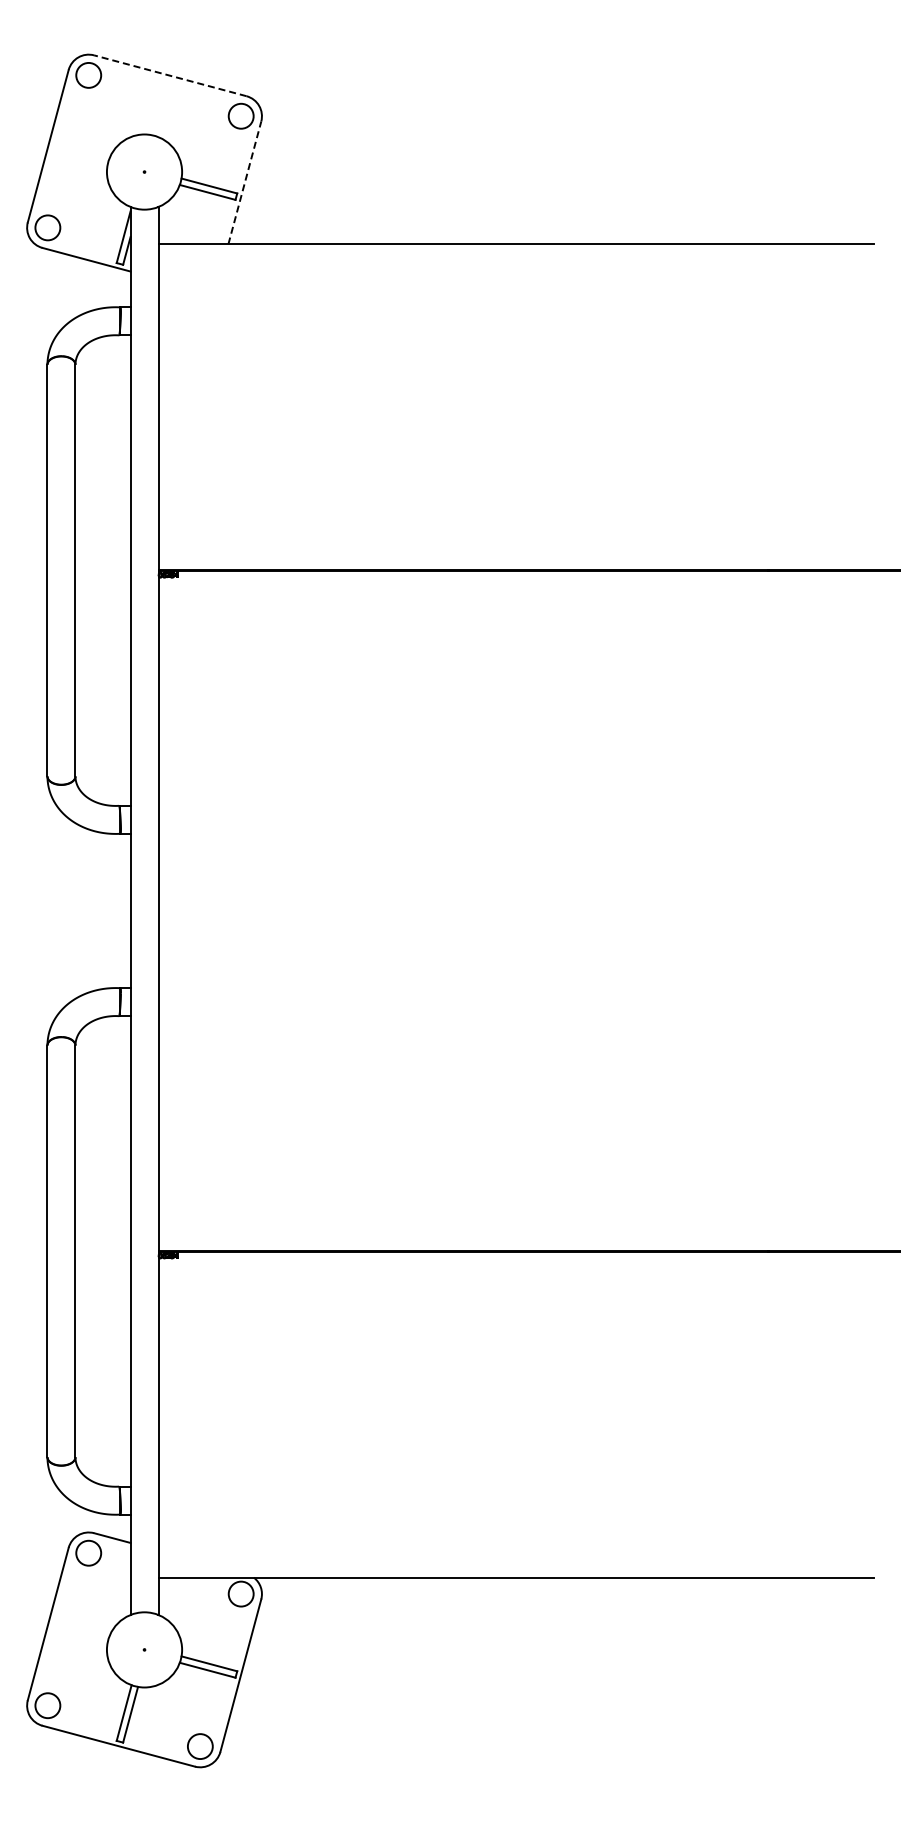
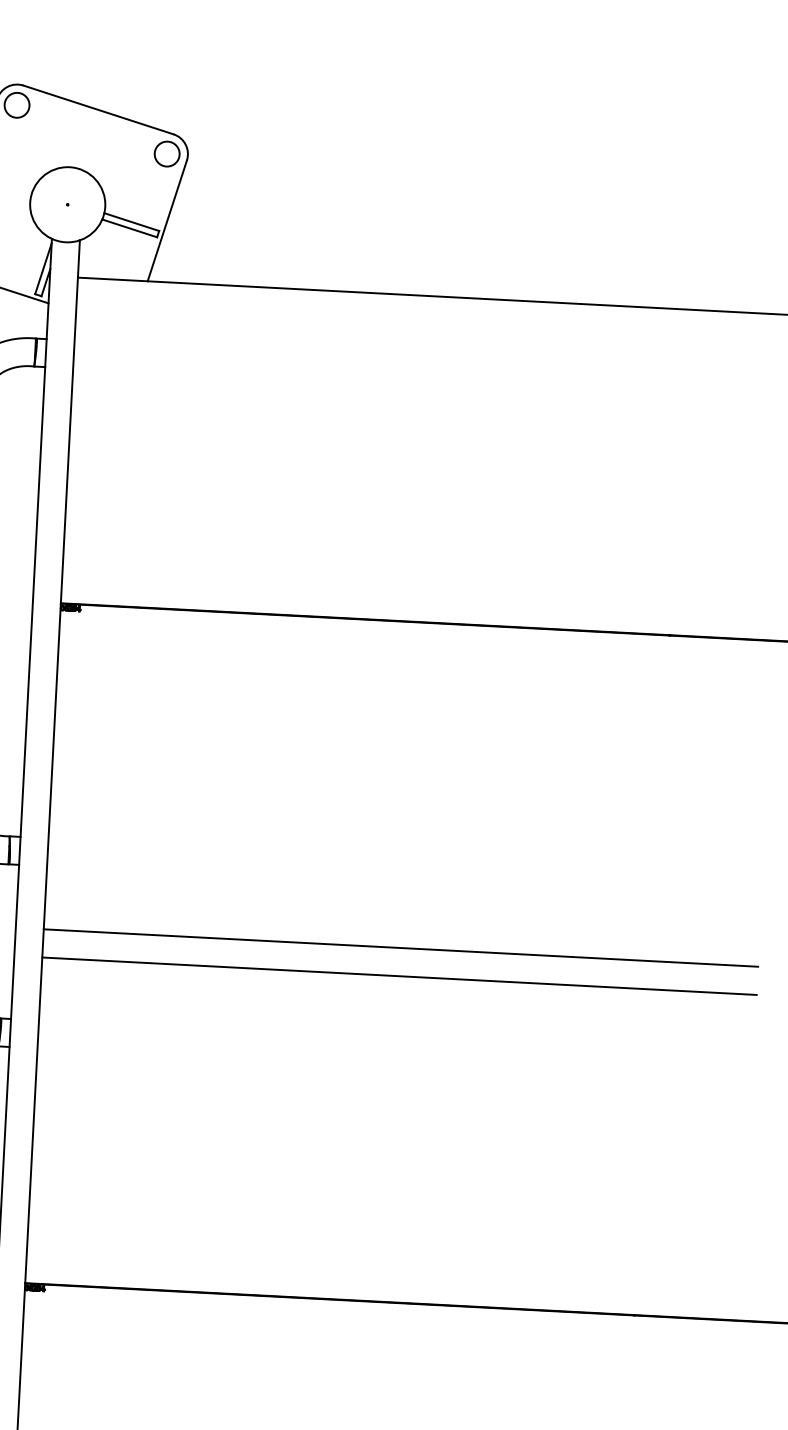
line: (170, 75) -> (98, 109), dashed -> solid
line: (244, 182) -> (167, 220), dashed -> solid
line: (515, 896) -> (400, 947), added
line: (515, 925) -> (398, 976), added

